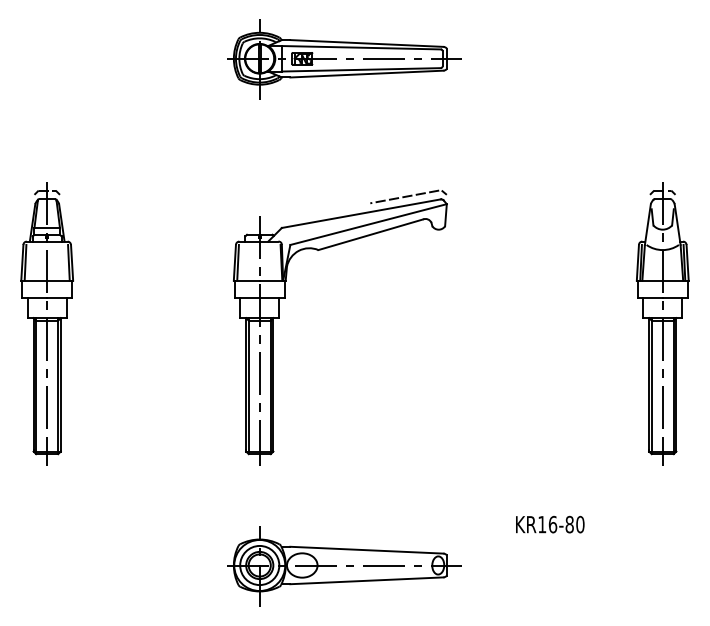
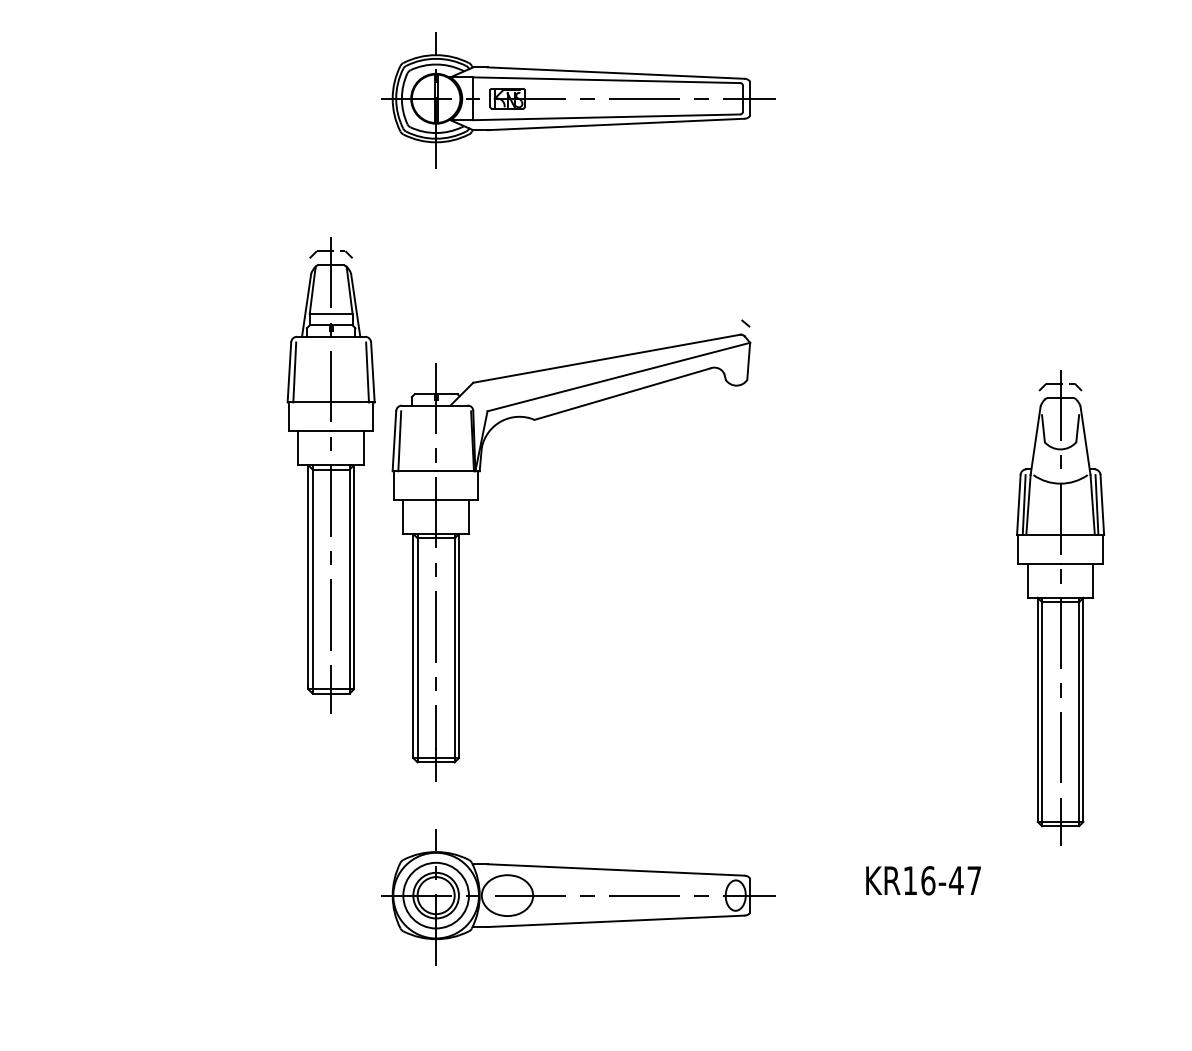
line: (404, 196) -> (679, 329), removed
part: (46, 323) -> (329, 474), moved
part: (662, 323) -> (1060, 606), moved
text: (574, 524) -> (964, 880), KR16-80 -> KR16-47
part: (344, 566) -> (578, 897), moved

